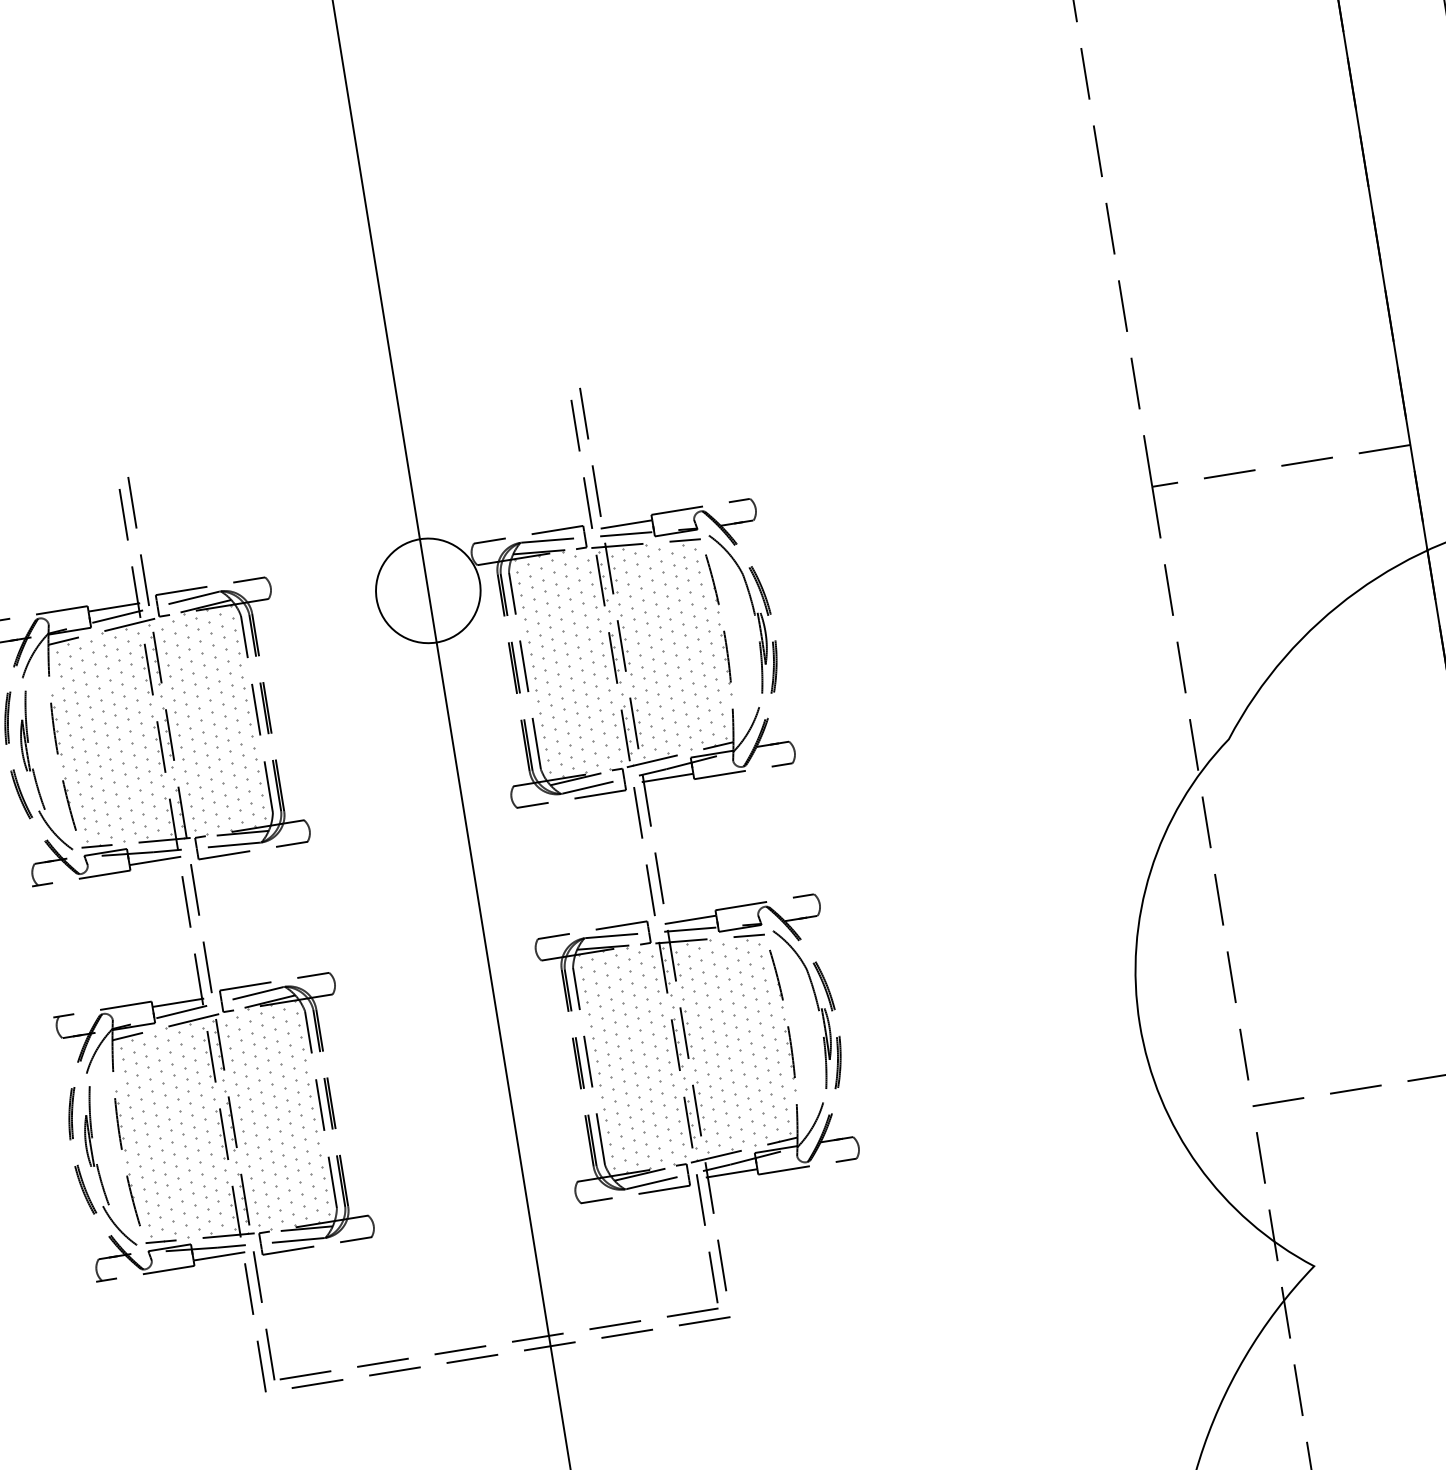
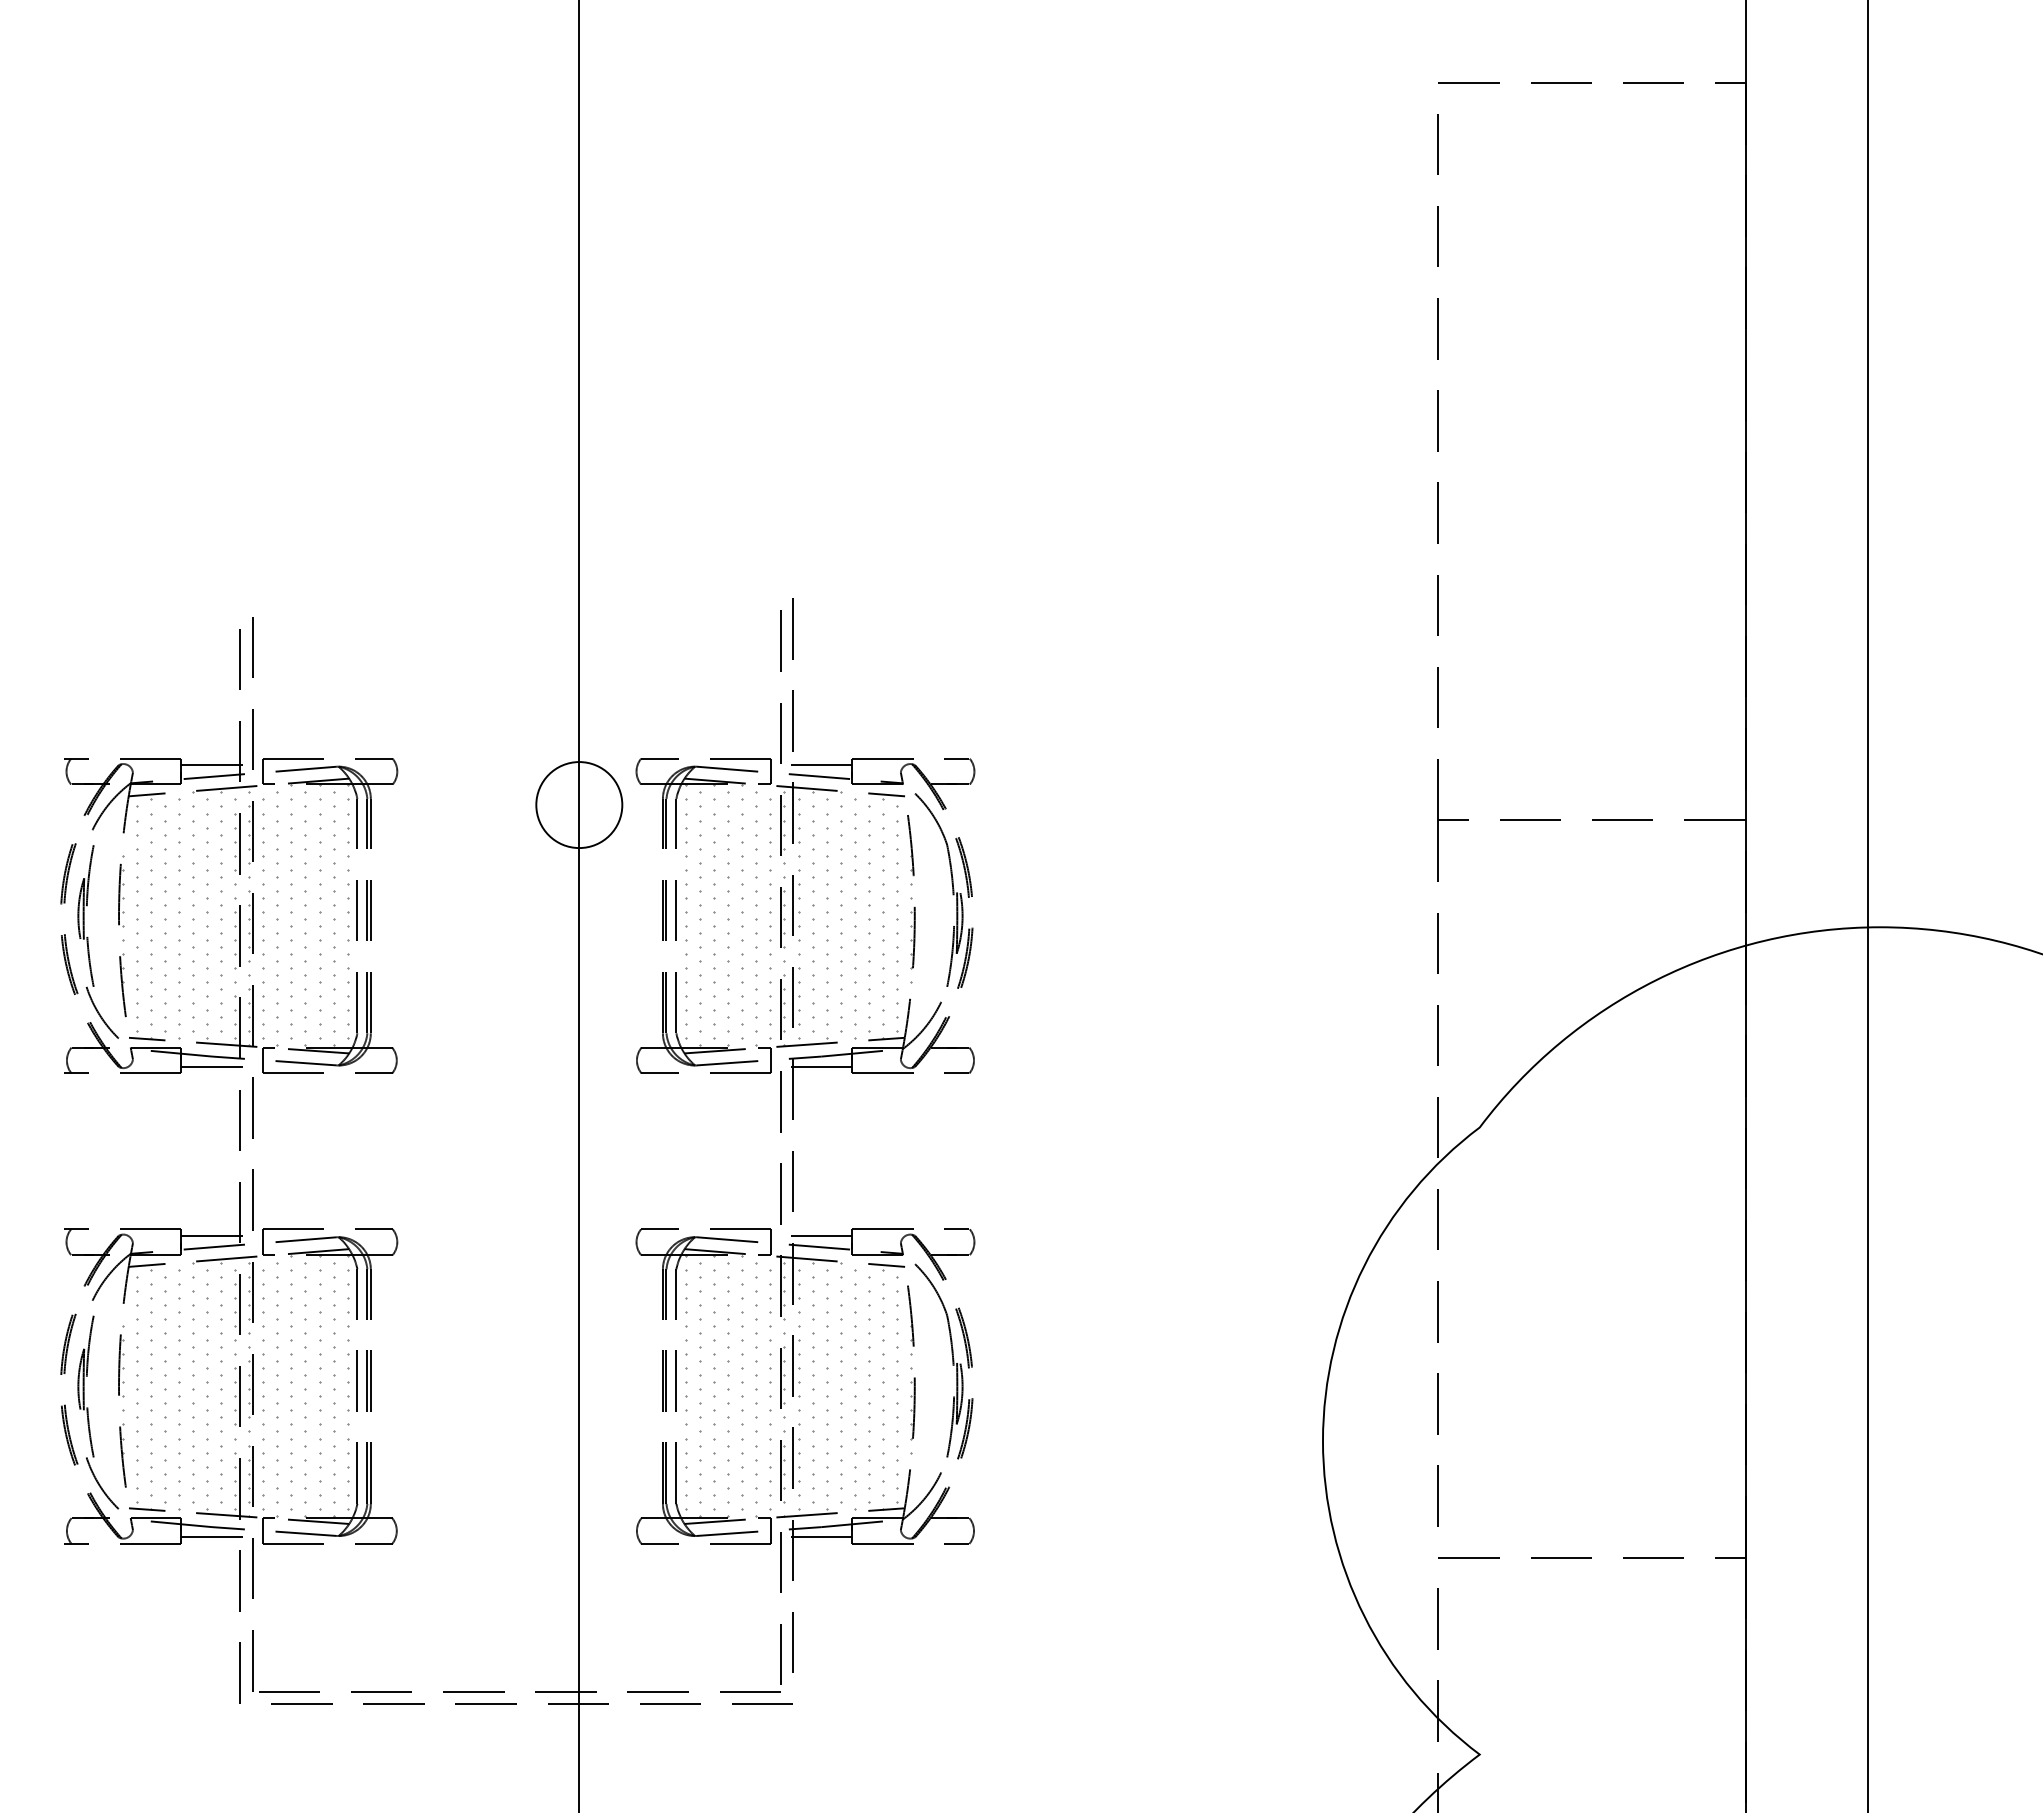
circle: (427, 590) -> (578, 804), size x0.7

